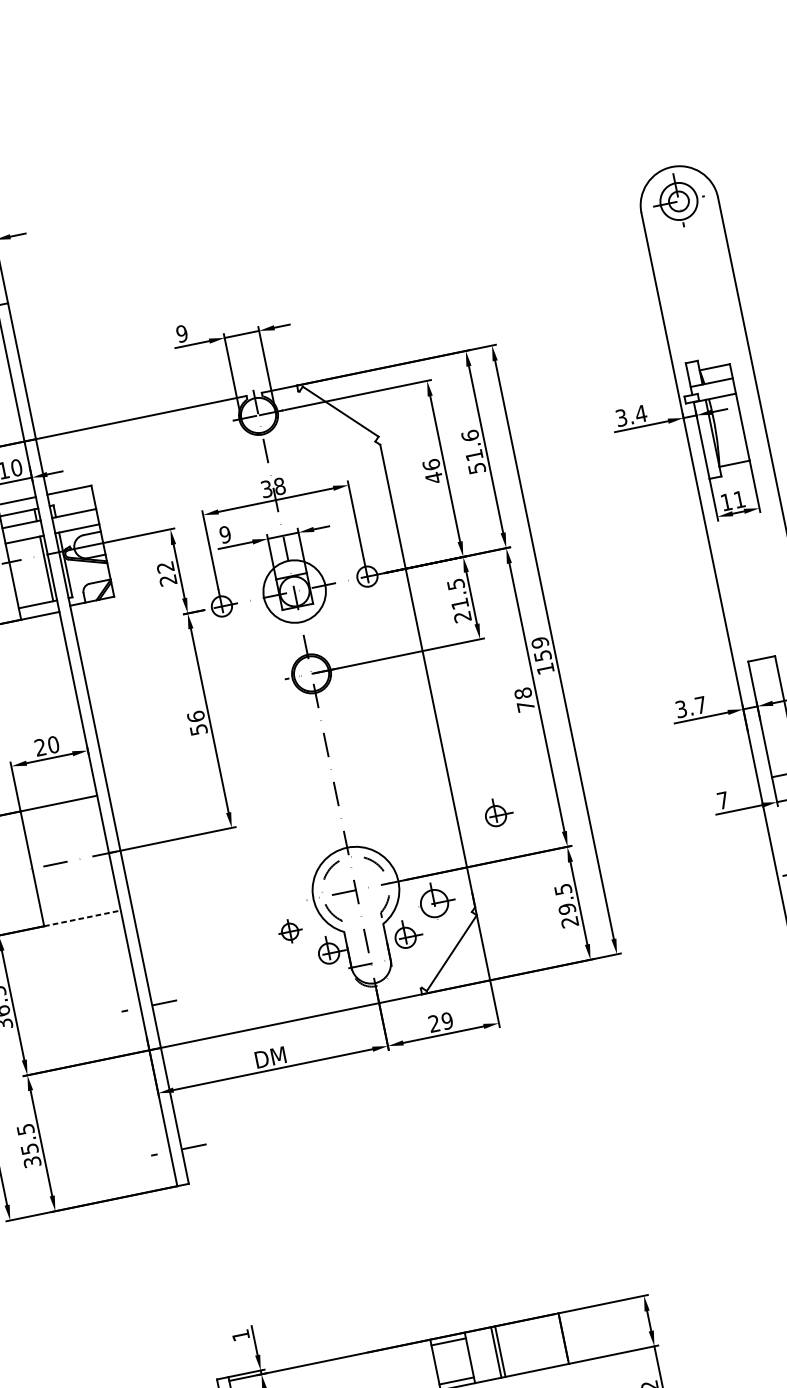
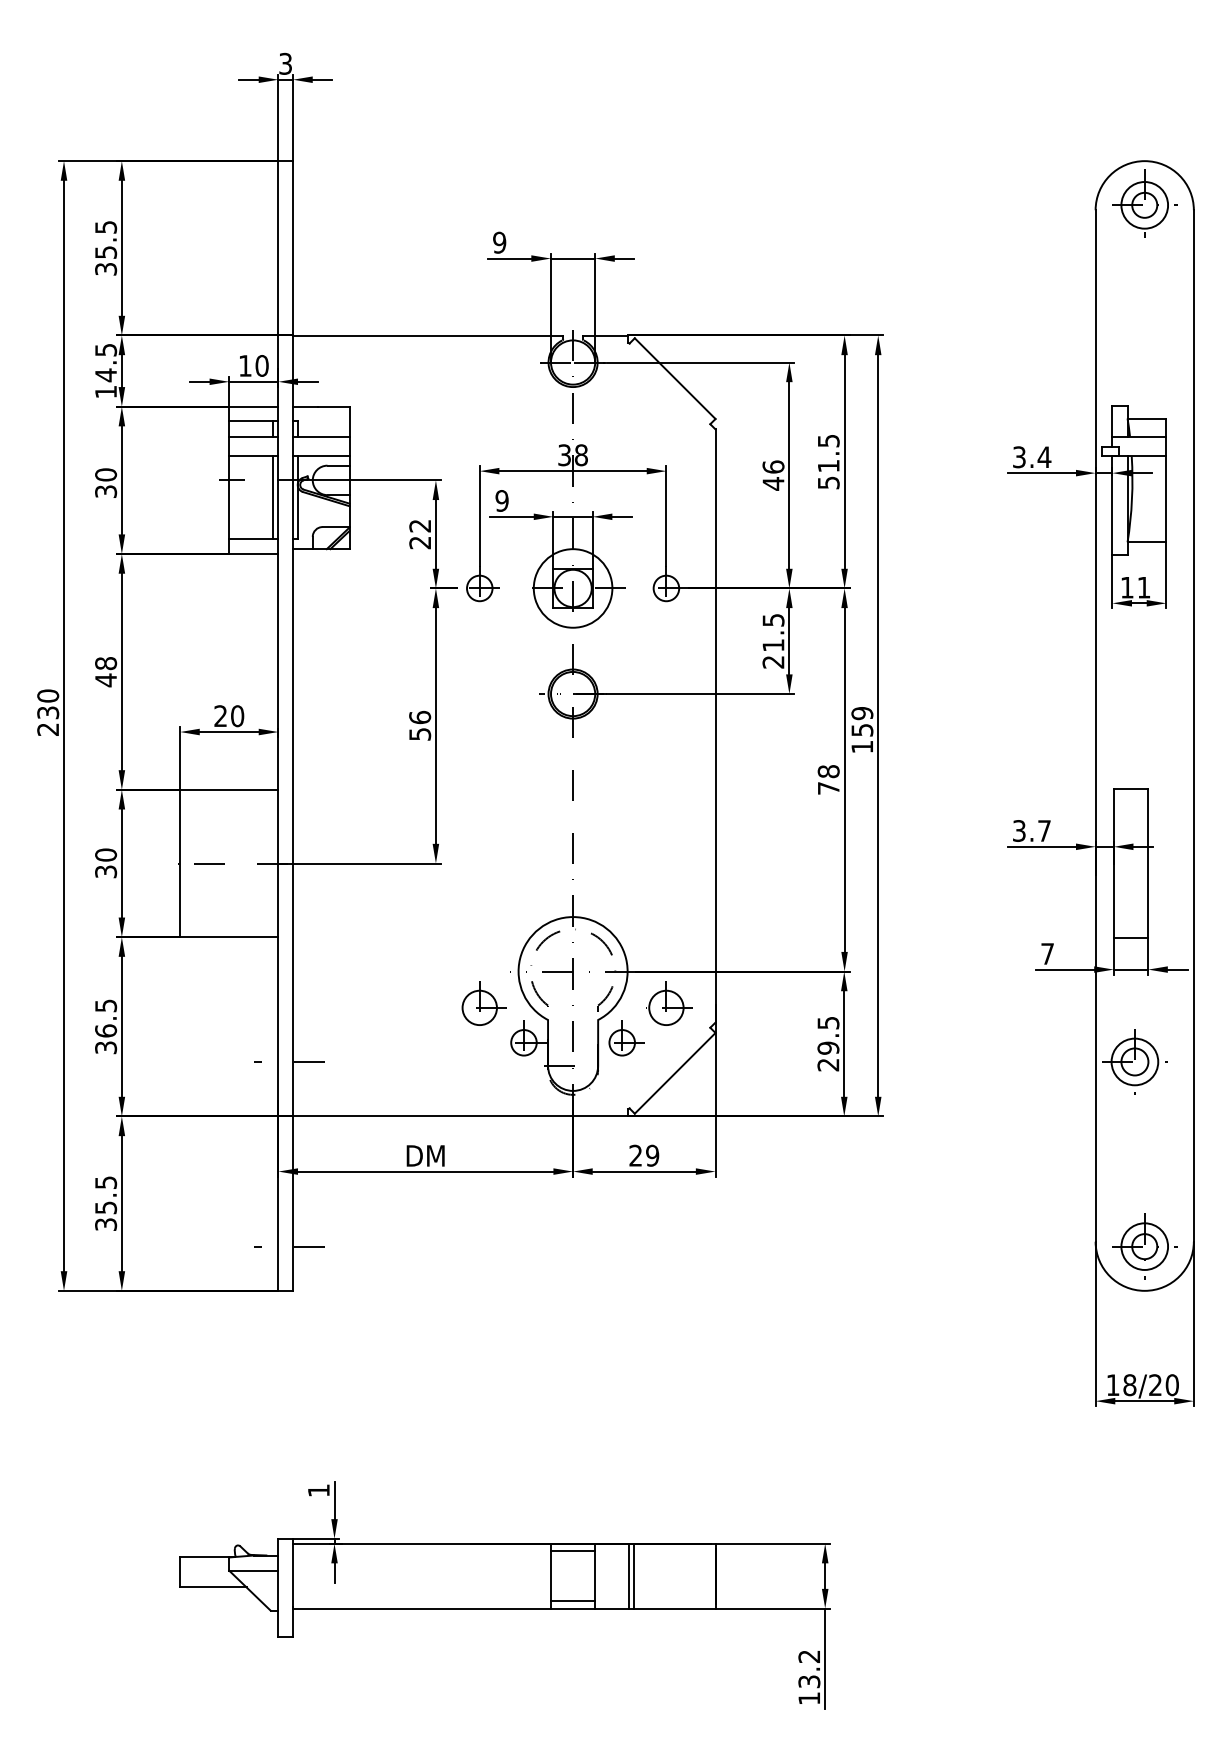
text: (470, 435) -> (828, 440), 51.6 -> 51.5
part: (498, 812) -> (768, 911), removed
line: (82, 918) -> (229, 937), dashed -> solid
part: (291, 929) -> (483, 1003), size x1.67

